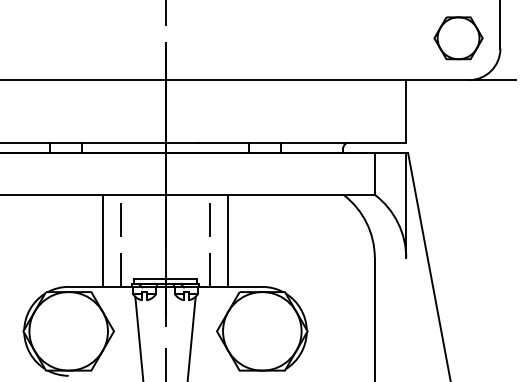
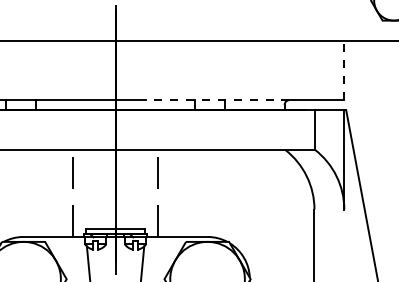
line: (406, 111) -> (344, 70), solid -> dashed
line: (272, 142) -> (217, 99), solid -> dashed
line: (102, 240) -> (55, 192), removed
line: (228, 240) -> (175, 192), removed

